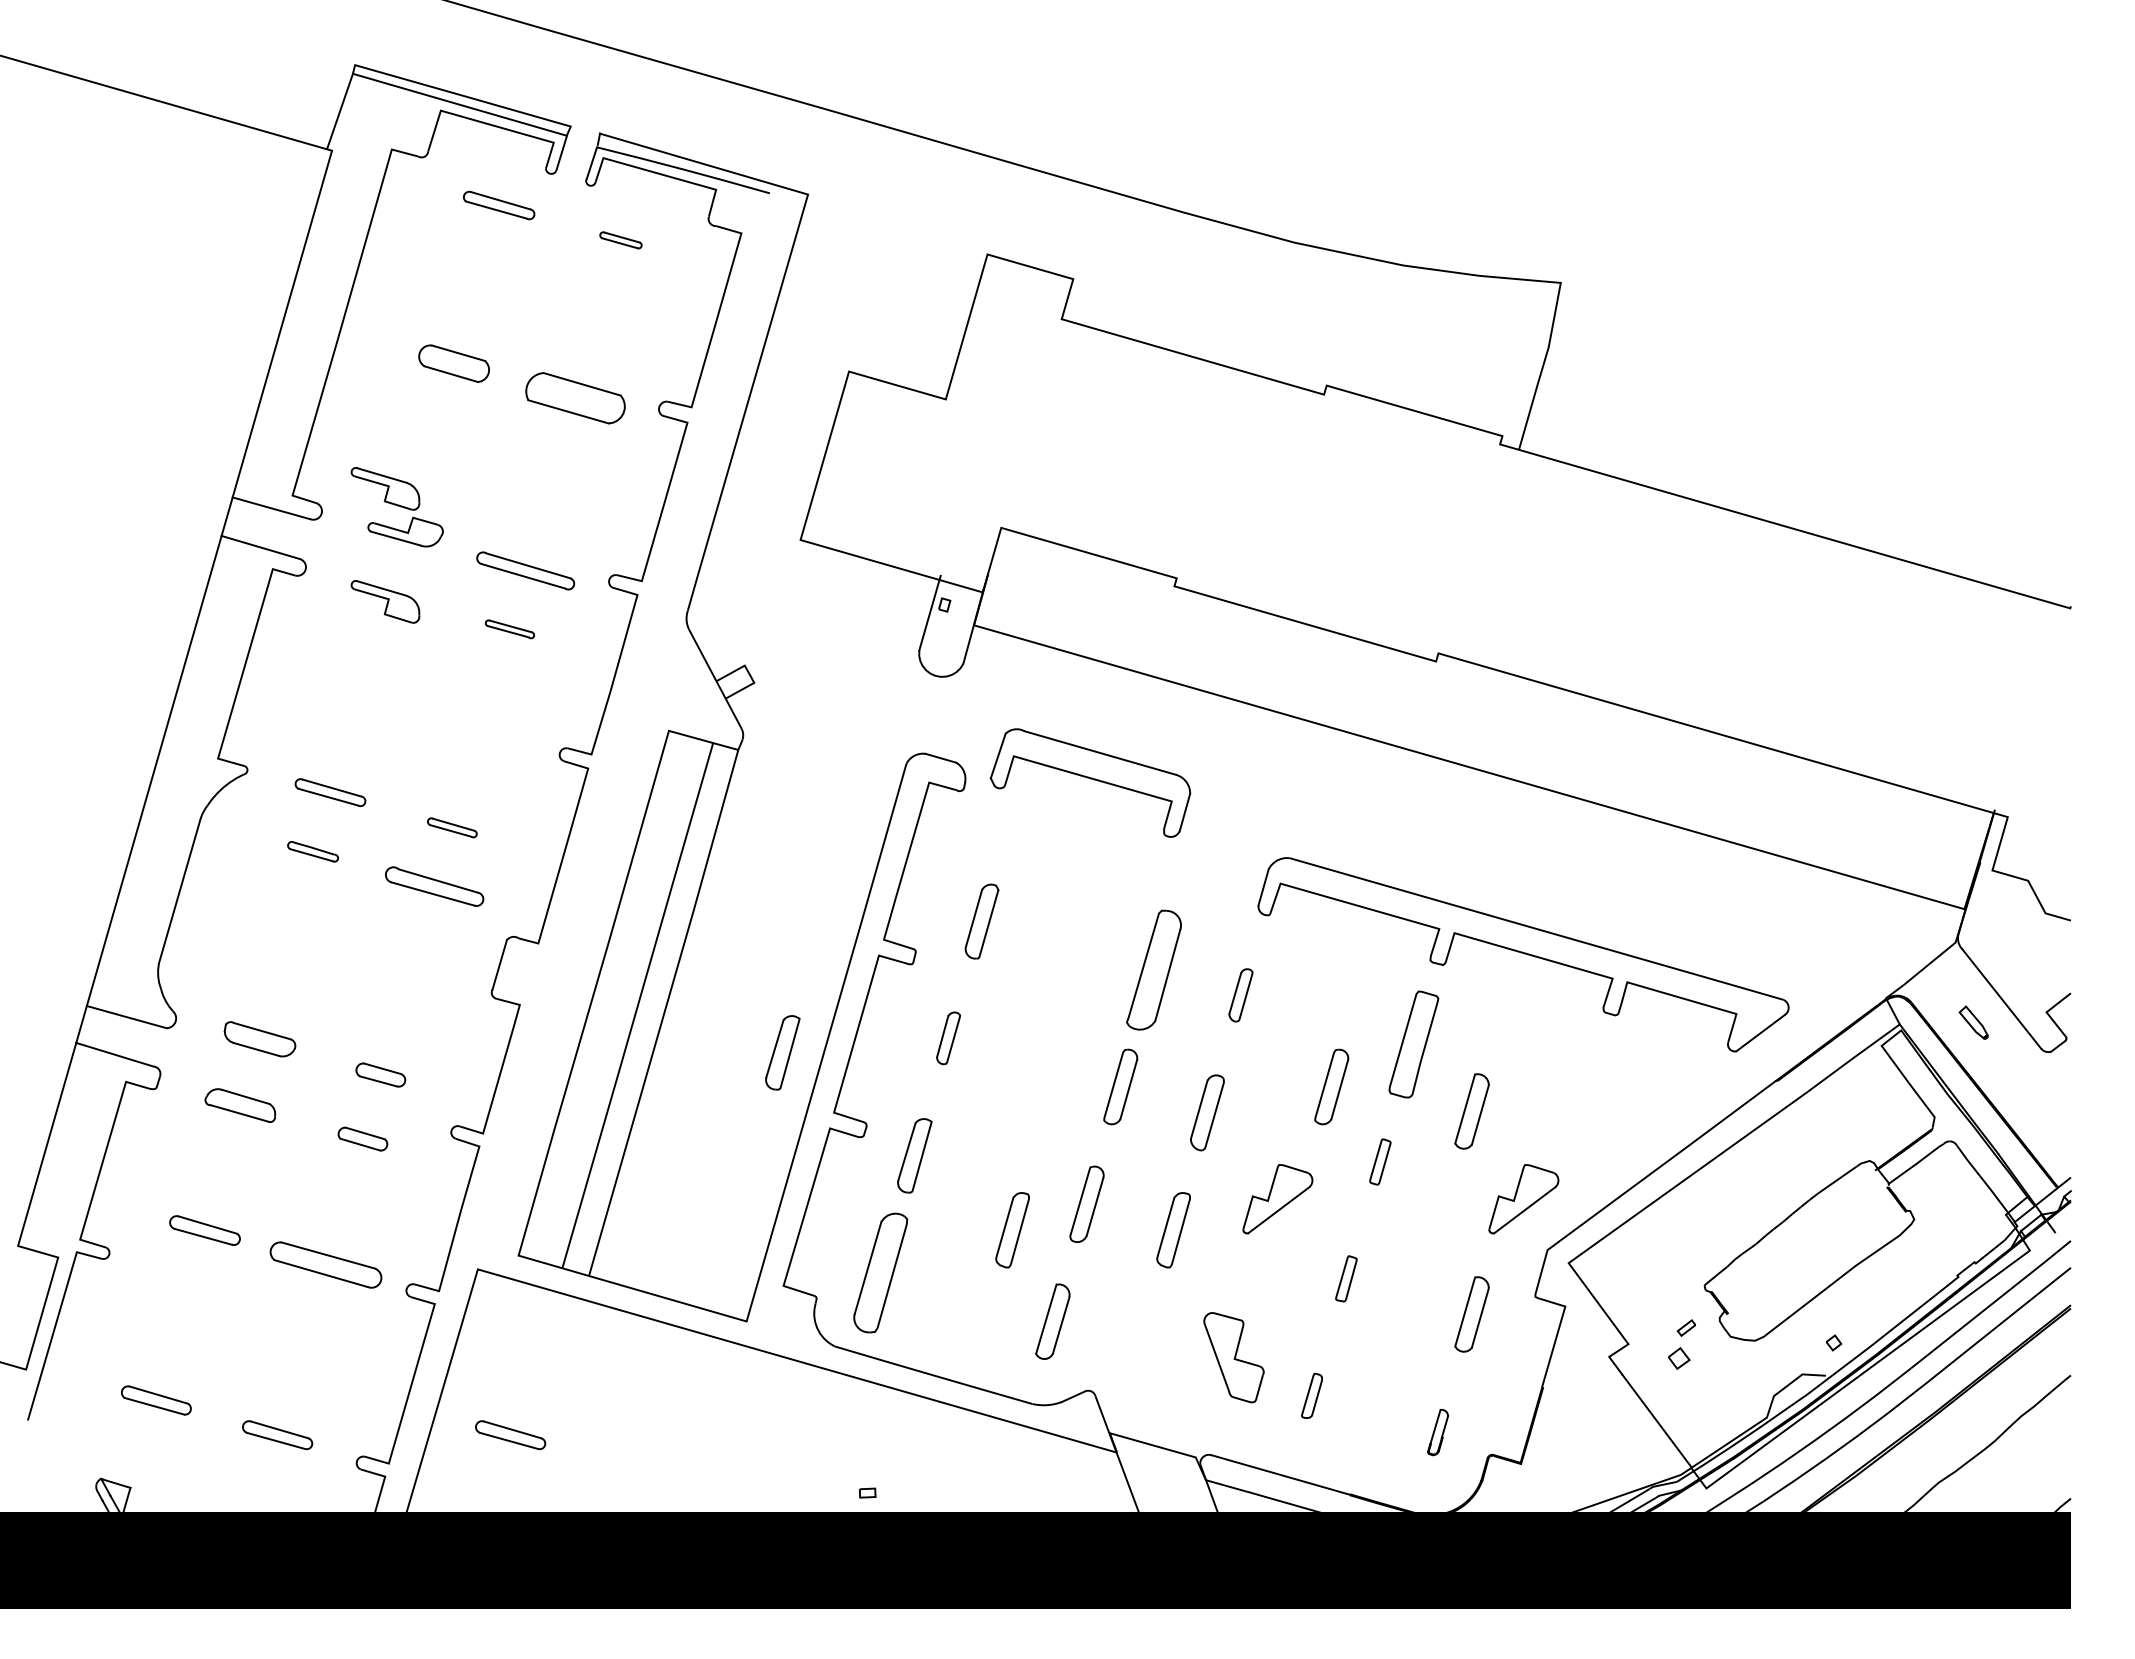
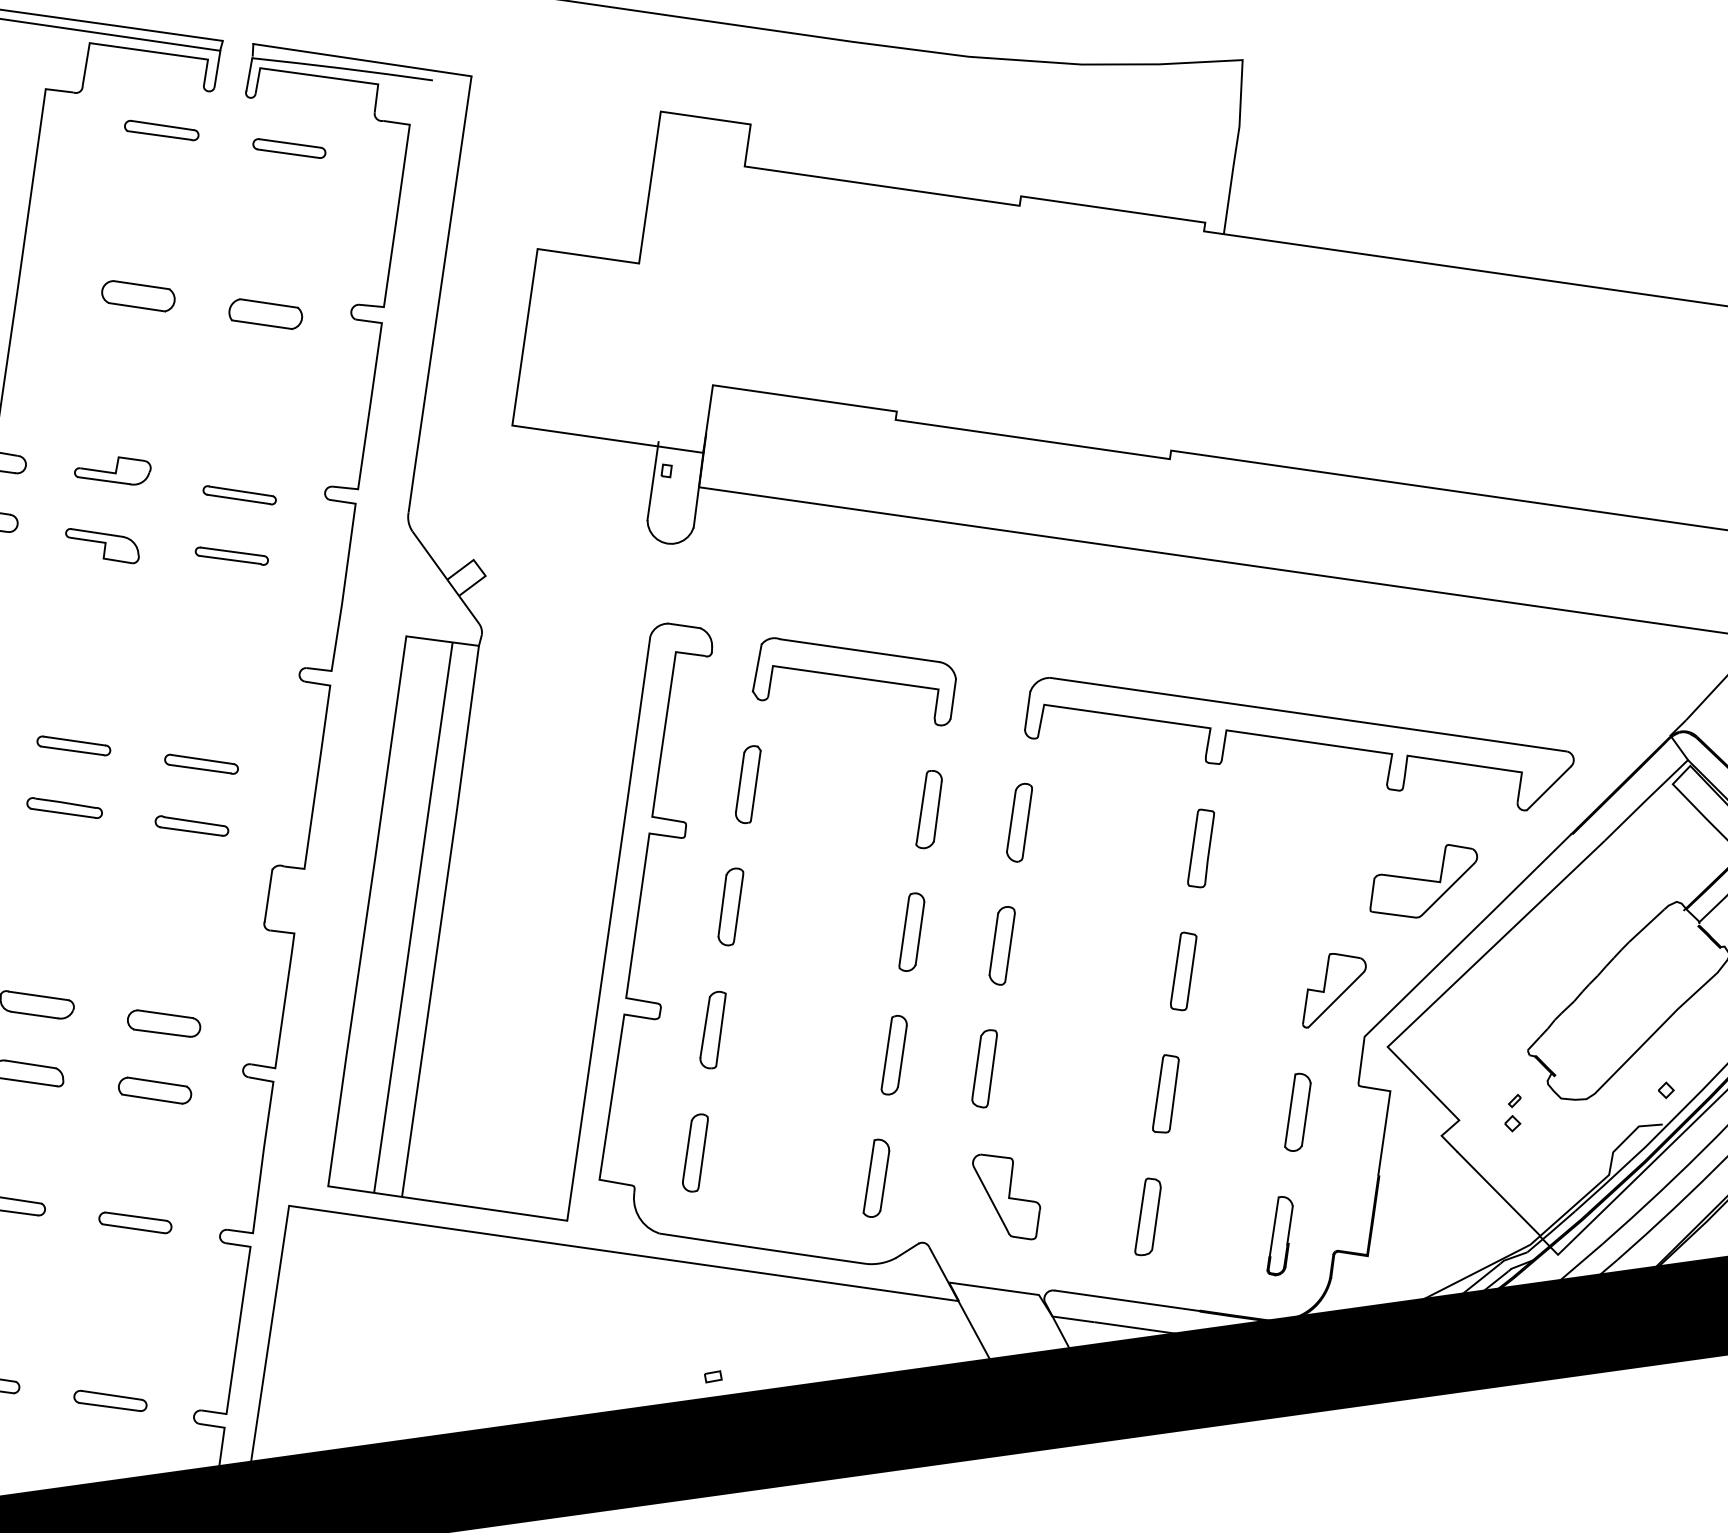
part: (620, 240) -> (288, 148), size x1.67
part: (575, 398) -> (265, 314), size x0.71
part: (385, 488) -> (86, 431), removed
part: (525, 571) -> (239, 495), size x0.71
part: (509, 629) -> (231, 556), size x1.43
part: (1090, 782) -> (853, 681), moved
part: (452, 827) -> (201, 764), size x1.43
part: (312, 851) -> (63, 807), size x1.43
part: (434, 886) -> (191, 825), size x0.71
part: (1153, 969) -> (928, 809), size x0.62
part: (1240, 995) -> (1019, 823), size x1.43
part: (948, 1038) -> (731, 907), size x1.43
part: (1413, 1044) -> (1200, 848), size x0.71
part: (782, 1052) -> (565, 944), removed
part: (380, 1074) -> (163, 1023), size x1.43
part: (1331, 1086) -> (1123, 902), removed
part: (1625, 1107) -> (1423, 882), added
part: (1471, 1111) -> (1268, 907), removed
part: (362, 1138) -> (154, 1090), size x1.43
part: (1380, 1161) -> (1183, 970), size x1.67
part: (1277, 1199) -> (1085, 1023), removed
part: (1012, 1230) -> (822, 1091), removed
part: (325, 1265) -> (134, 1223), size x0.62
part: (880, 1272) -> (695, 1152), size x0.62
part: (1346, 1278) -> (1165, 1093), size x1.67
part: (1681, 1344) -> (1512, 1113), size x0.71
part: (1233, 1357) -> (1007, 1196), moved
part: (1311, 1395) -> (1146, 1216), size x1.67
part: (1437, 1432) -> (1279, 1236), size x1.67
part: (510, 1435) -> (345, 1368), removed

